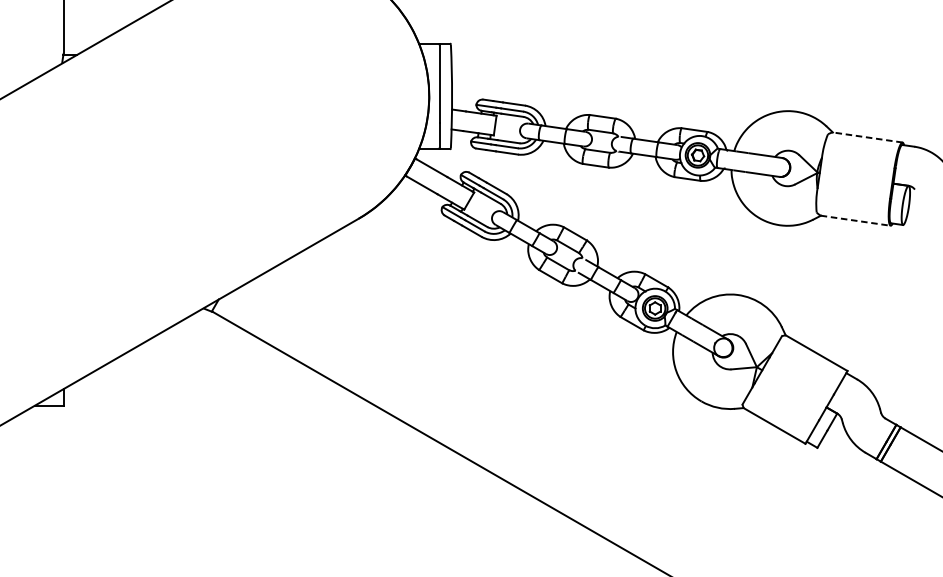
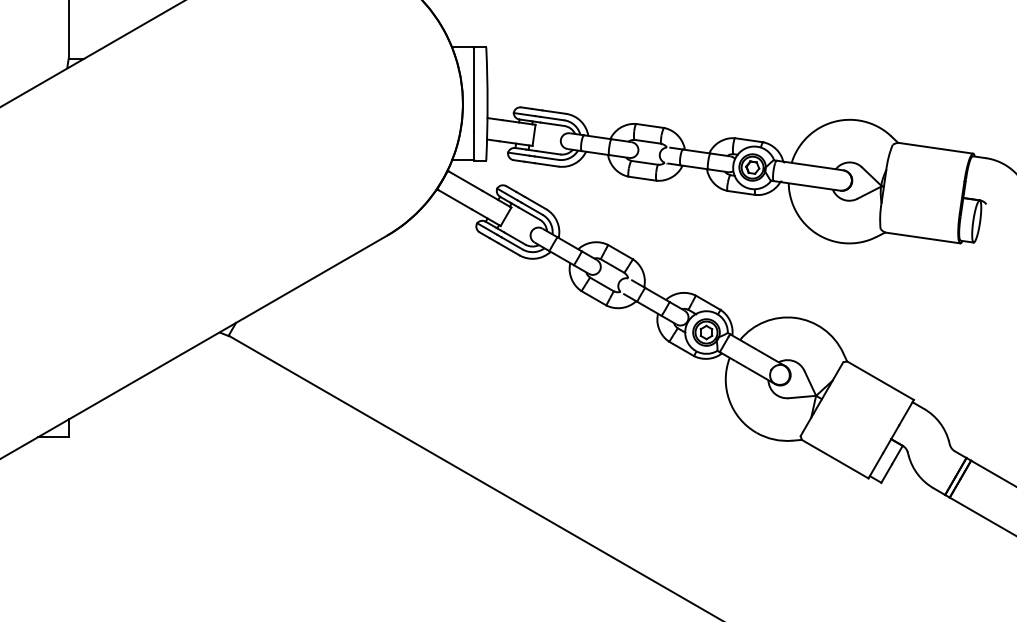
line: (867, 137) -> (935, 148), dashed -> solid
line: (856, 221) -> (923, 238), dashed -> solid

